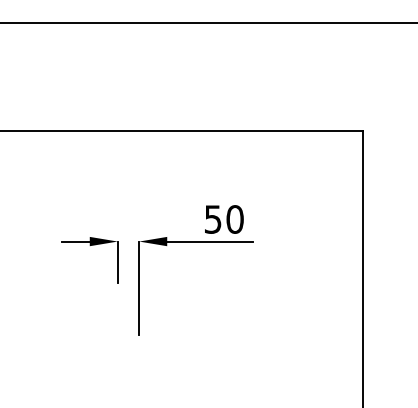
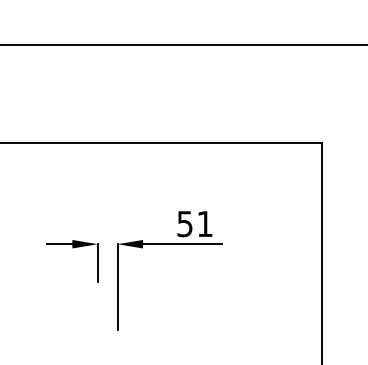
text: (234, 219) -> (204, 224), 50 -> 51

